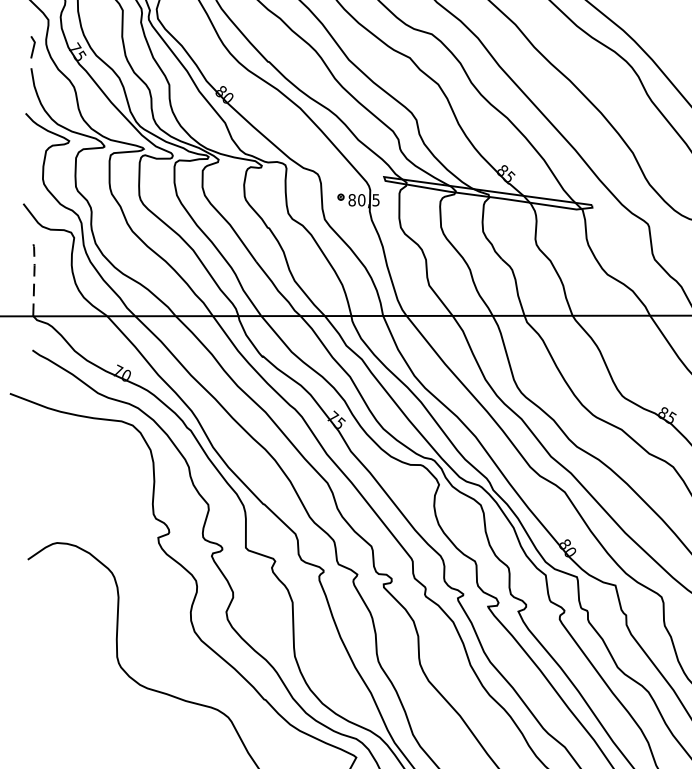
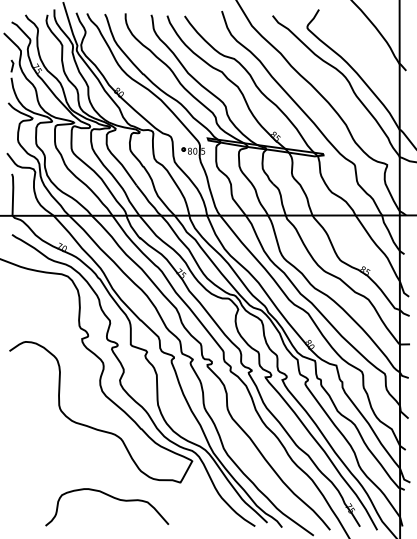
line: (34, 276) -> (13, 193), dashed -> solid

